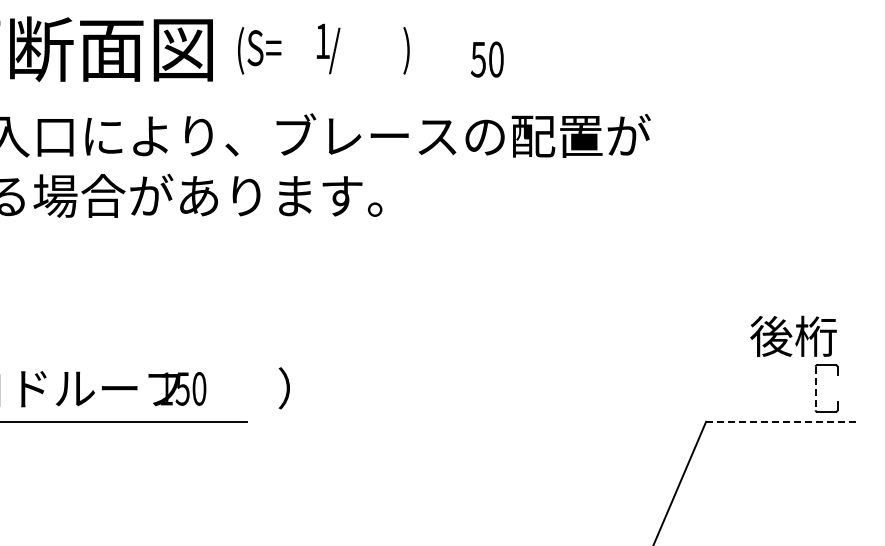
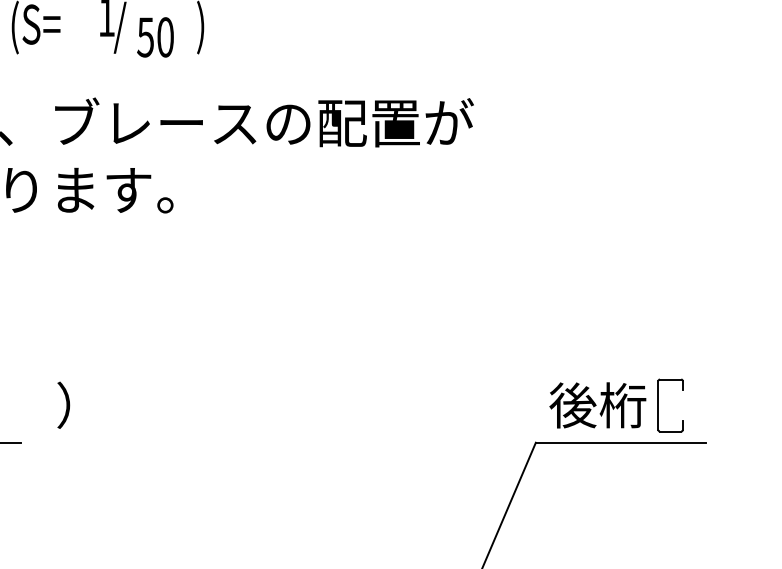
text: (487, 59) -> (155, 37), moved
text: (793, 335) -> (597, 404), moved
line: (815, 388) -> (658, 405), dashed -> solid
line: (782, 421) -> (621, 442), dashed -> solid

